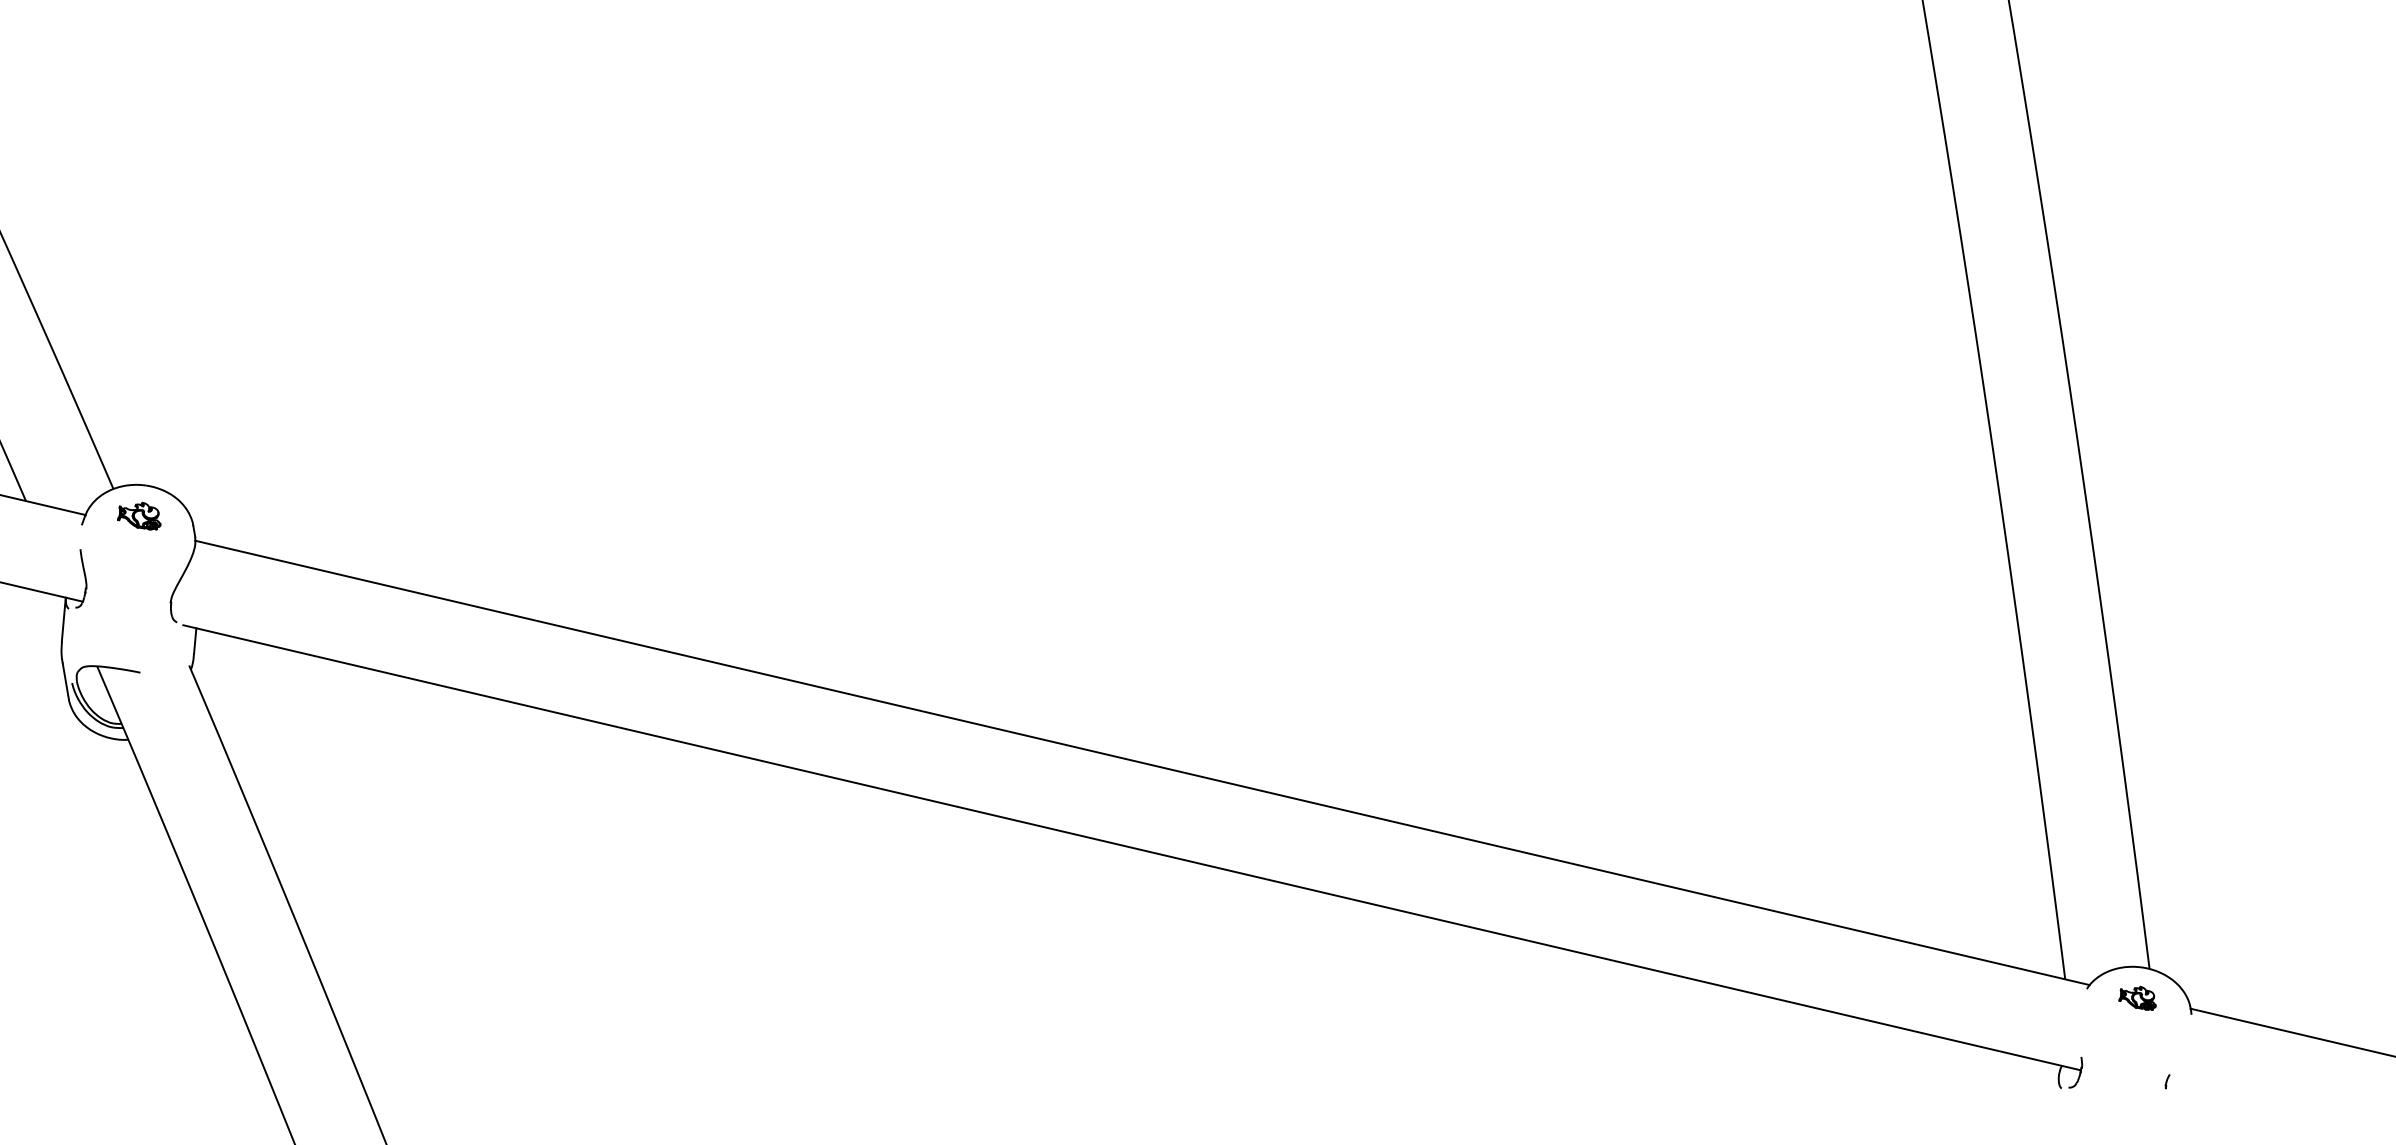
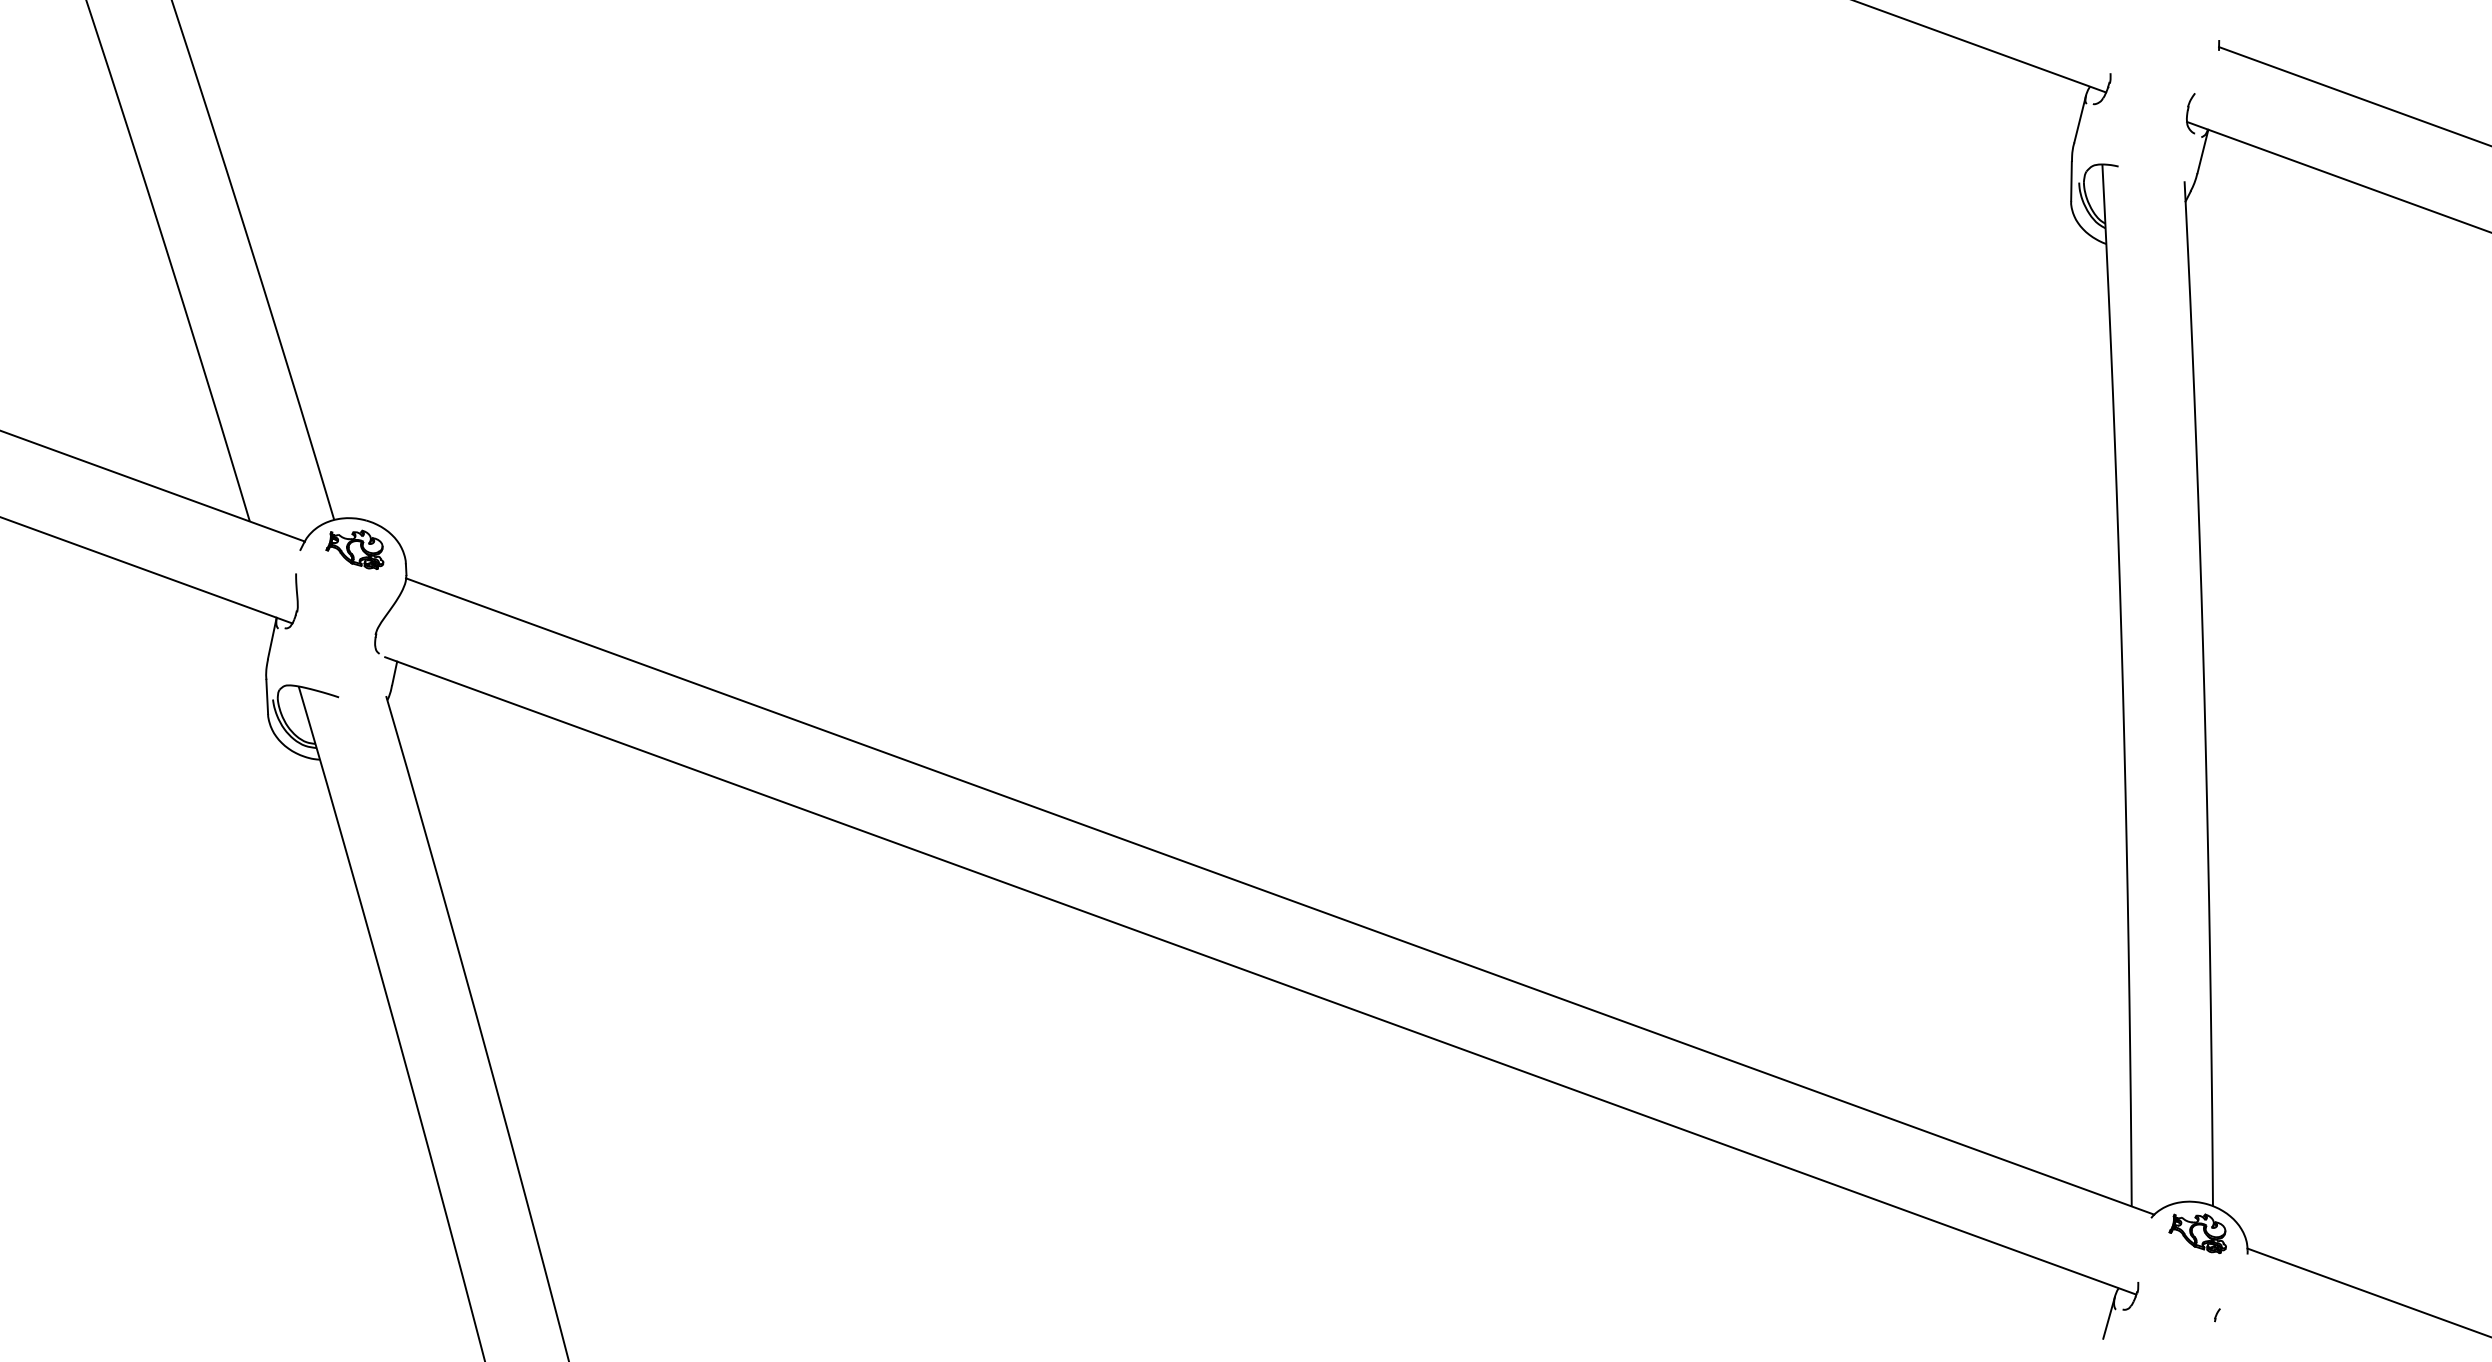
part: (138, 517) -> (354, 549), size x1.43
part: (2136, 999) -> (2197, 1233), size x1.67
line: (2054, 1097) -> (2108, 1317), added

